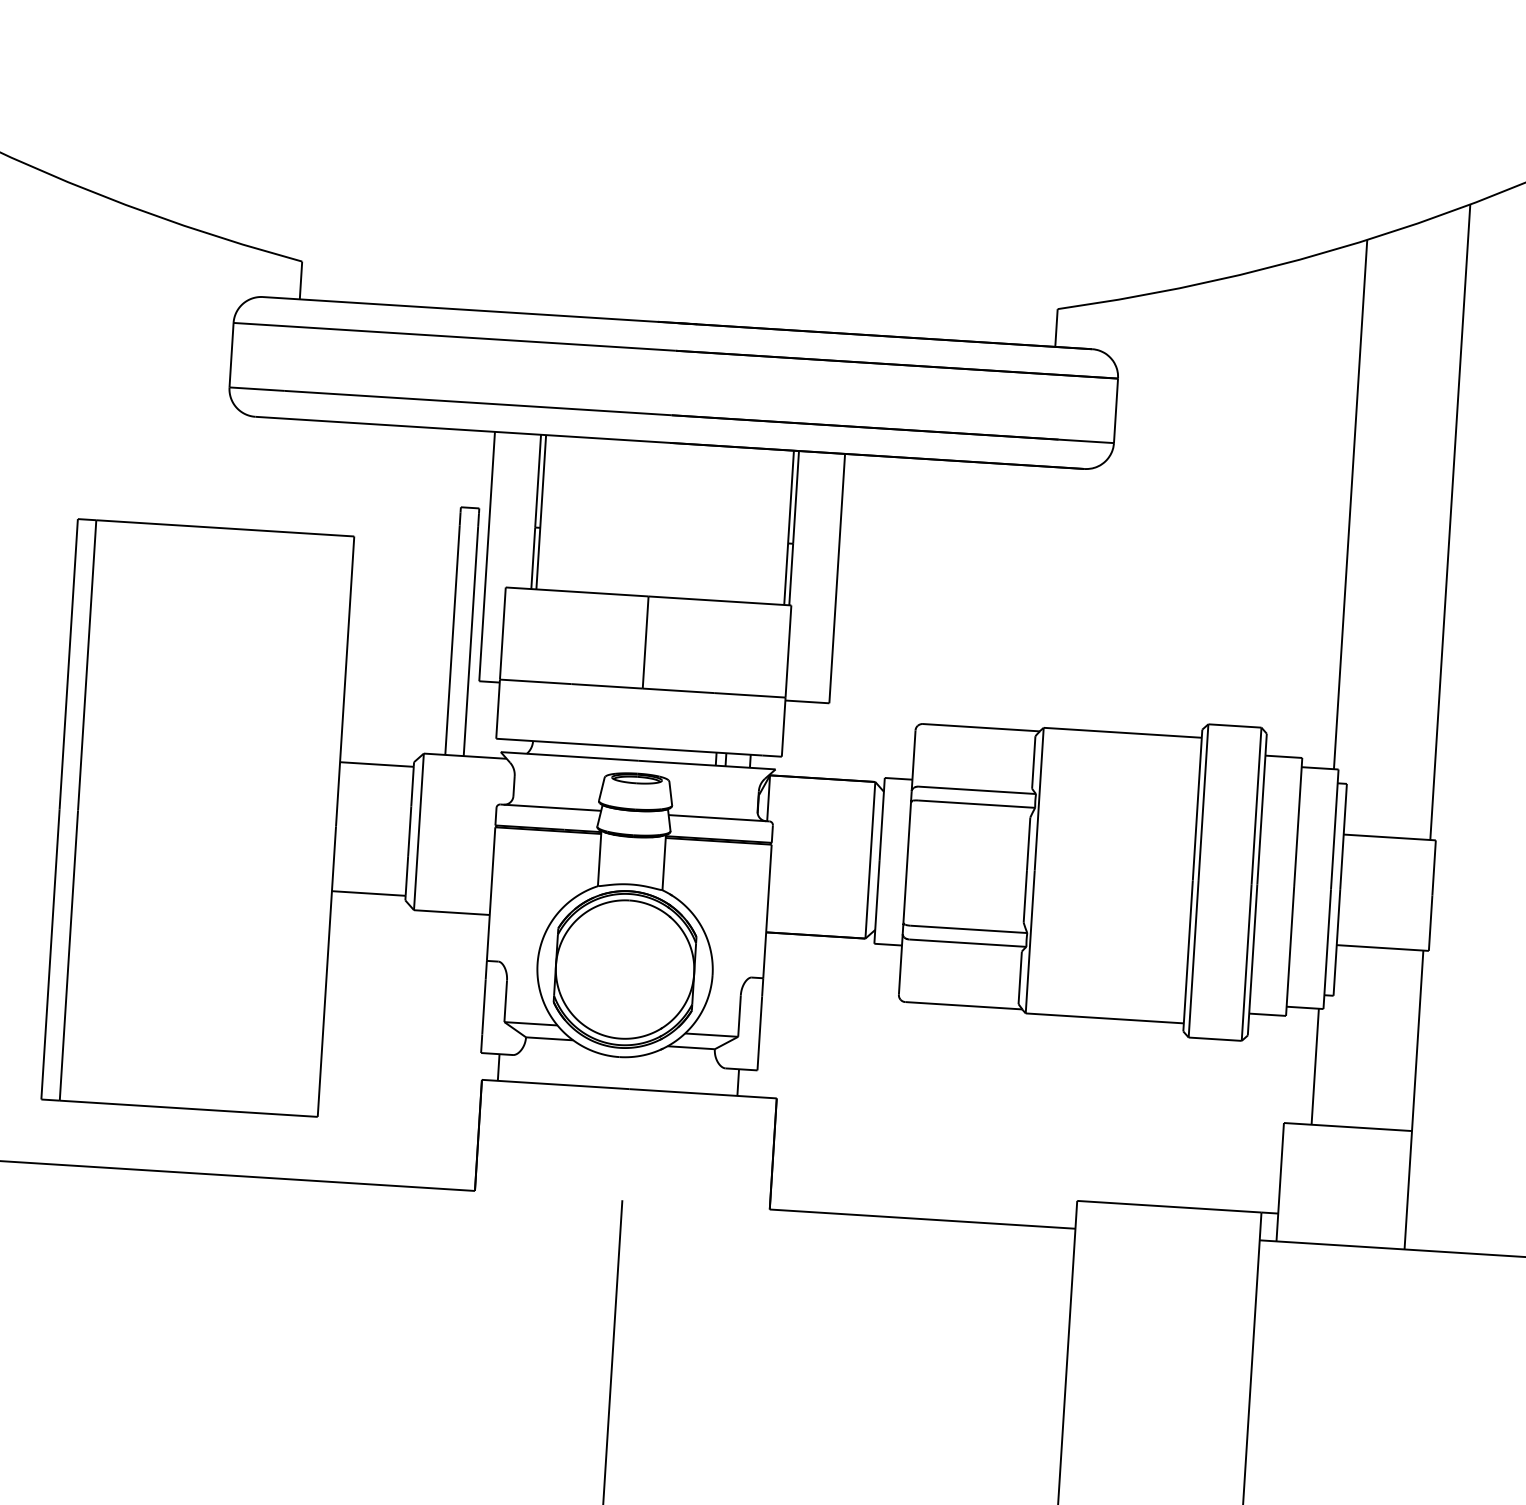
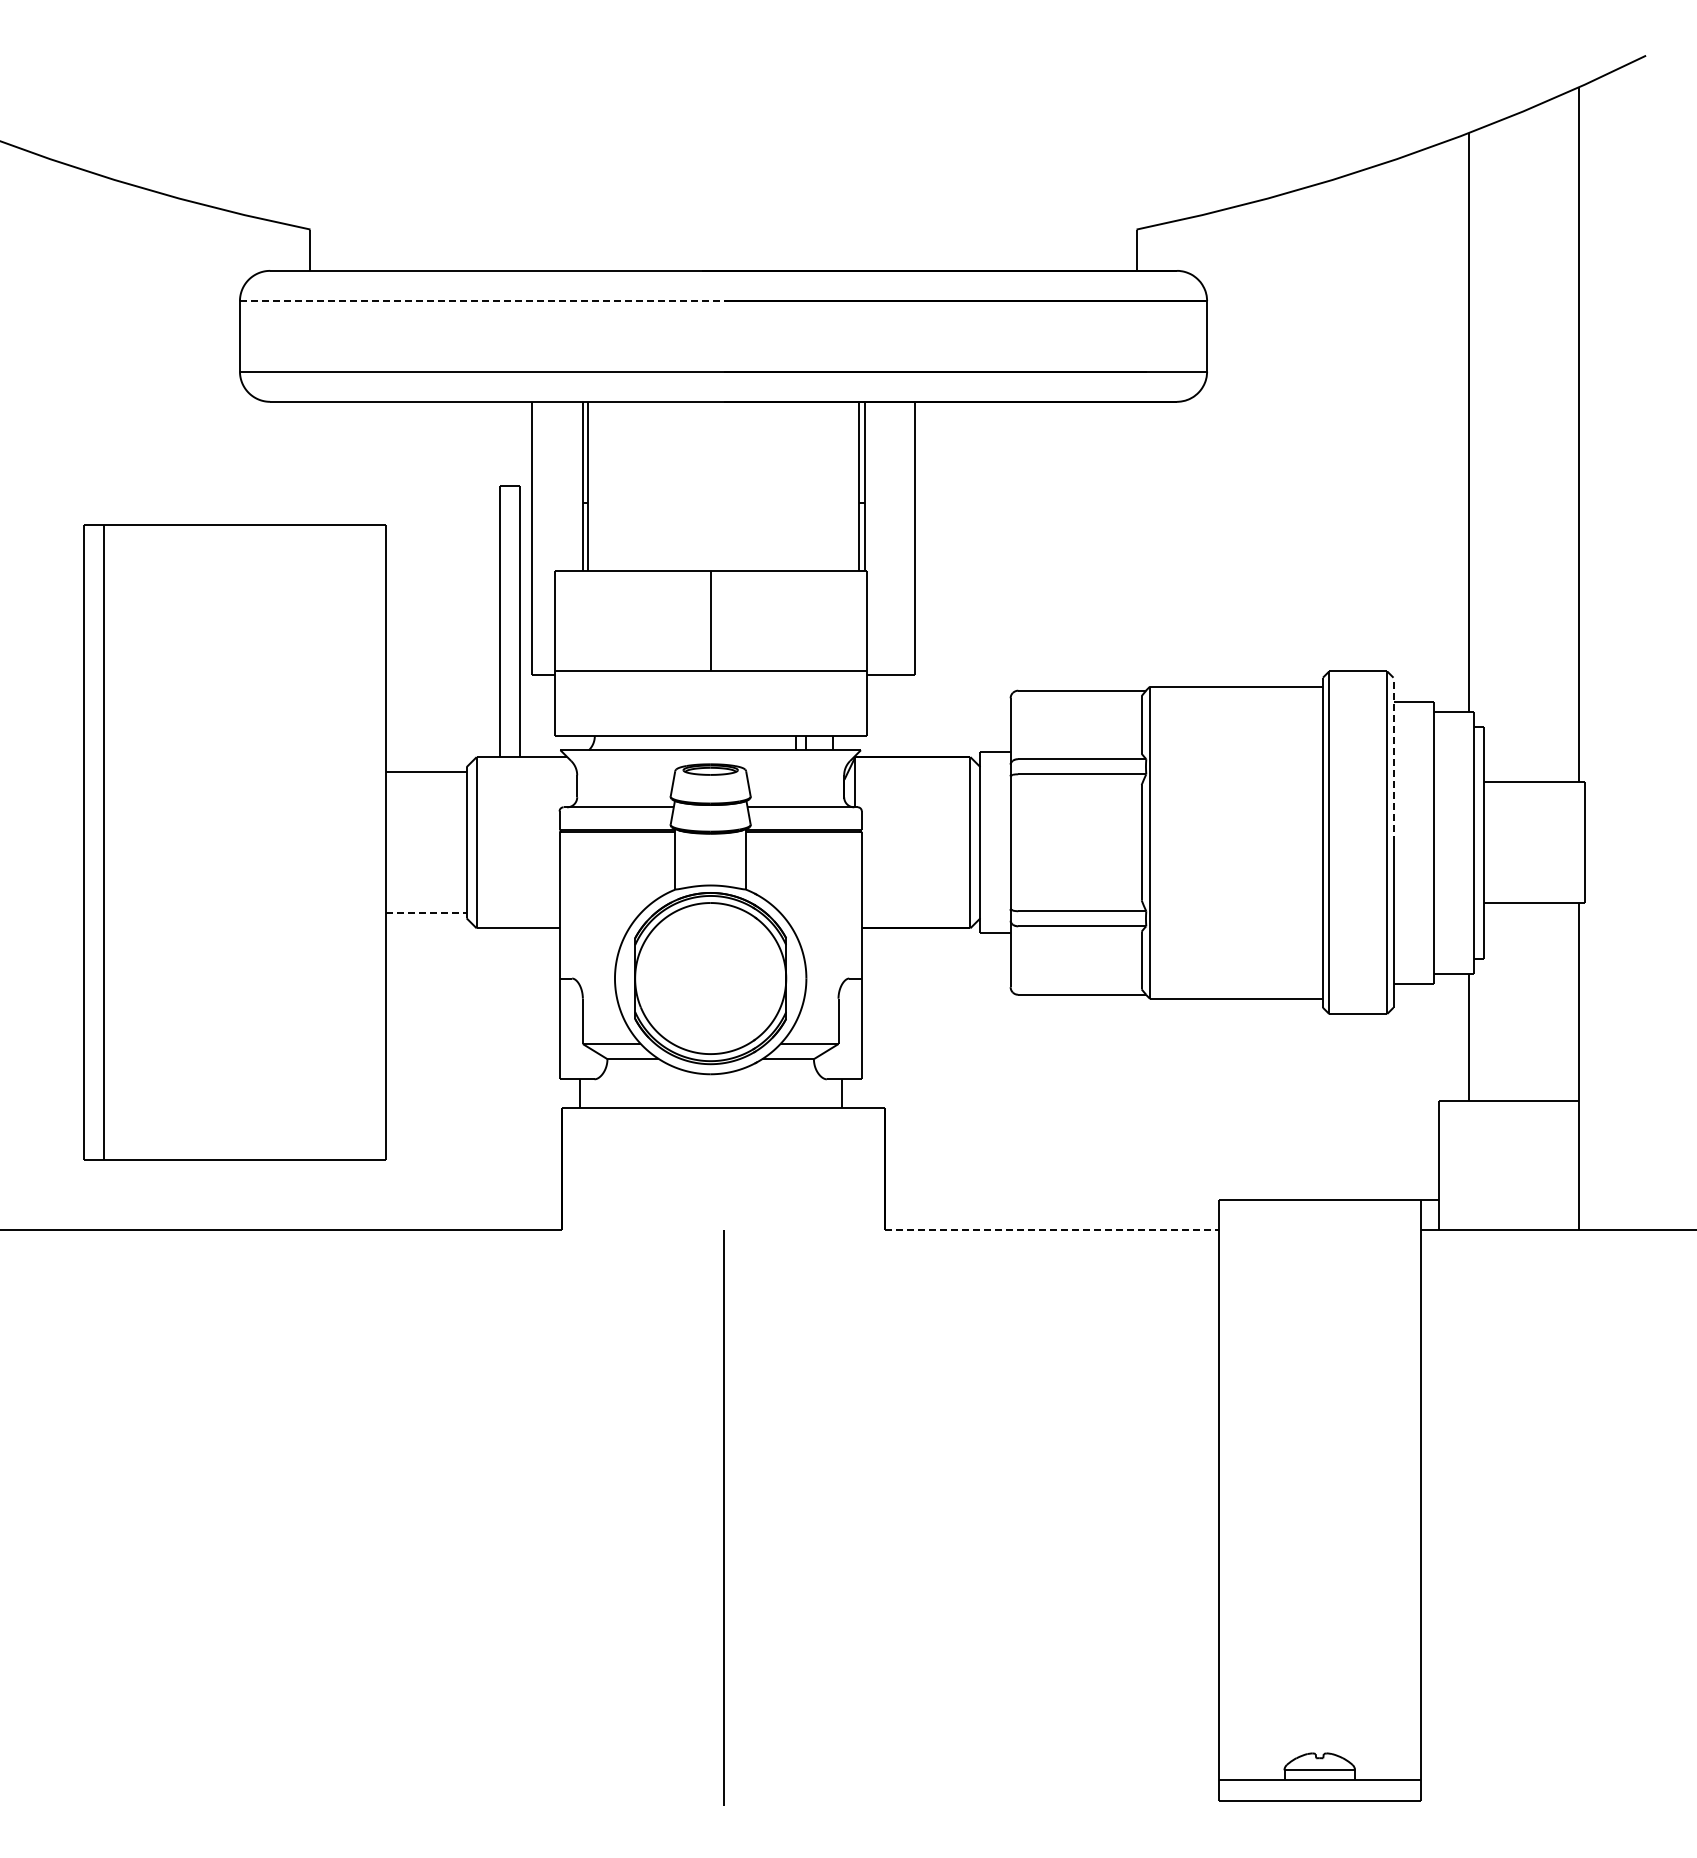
line: (454, 337) -> (481, 301), solid -> dashed
line: (1262, 809) -> (1393, 760), solid -> dashed
line: (368, 893) -> (426, 913), solid -> dashed
line: (923, 1218) -> (1052, 1229), solid -> dashed

